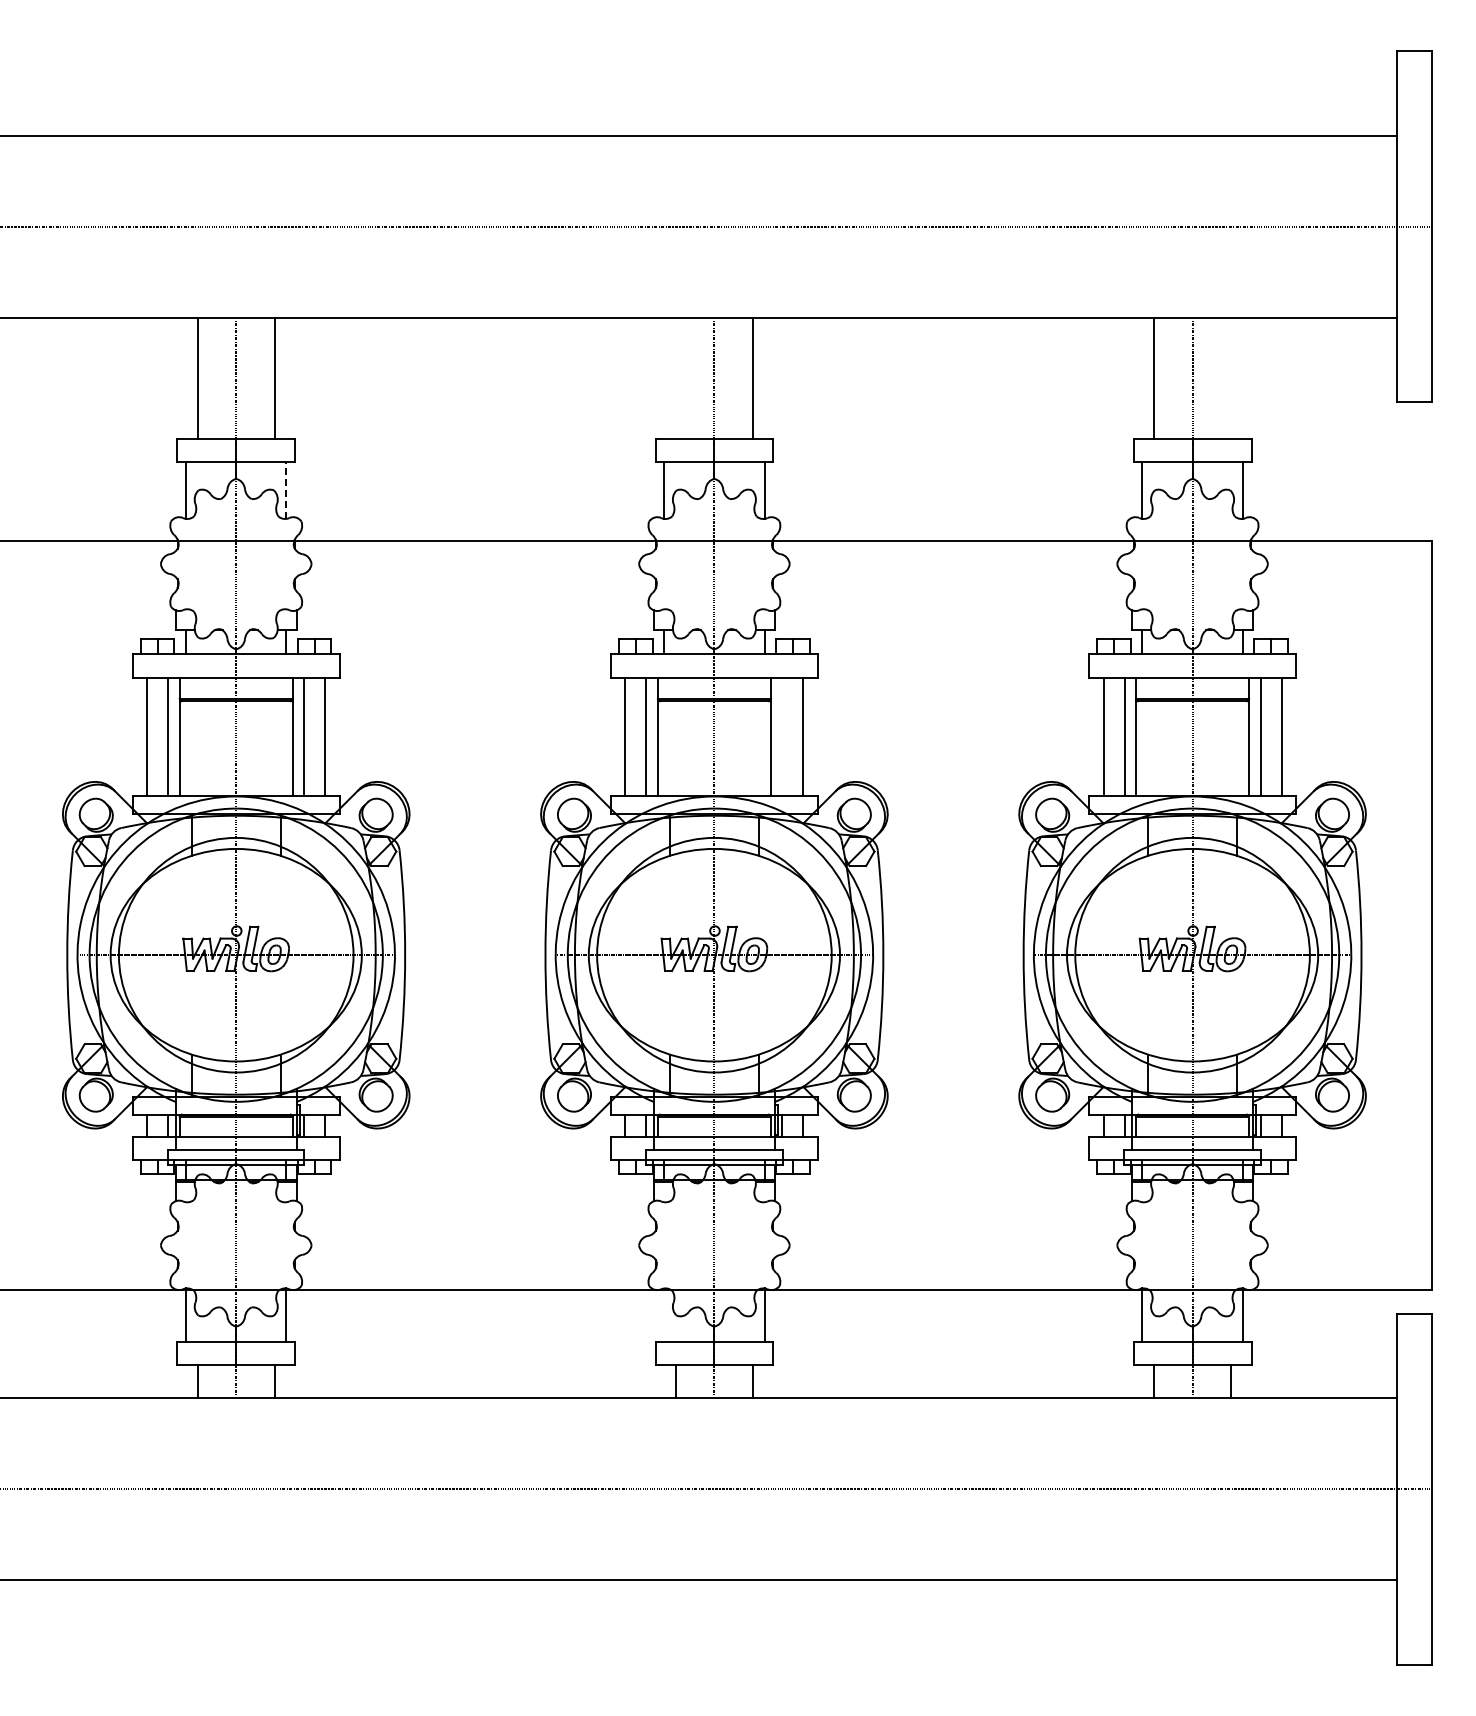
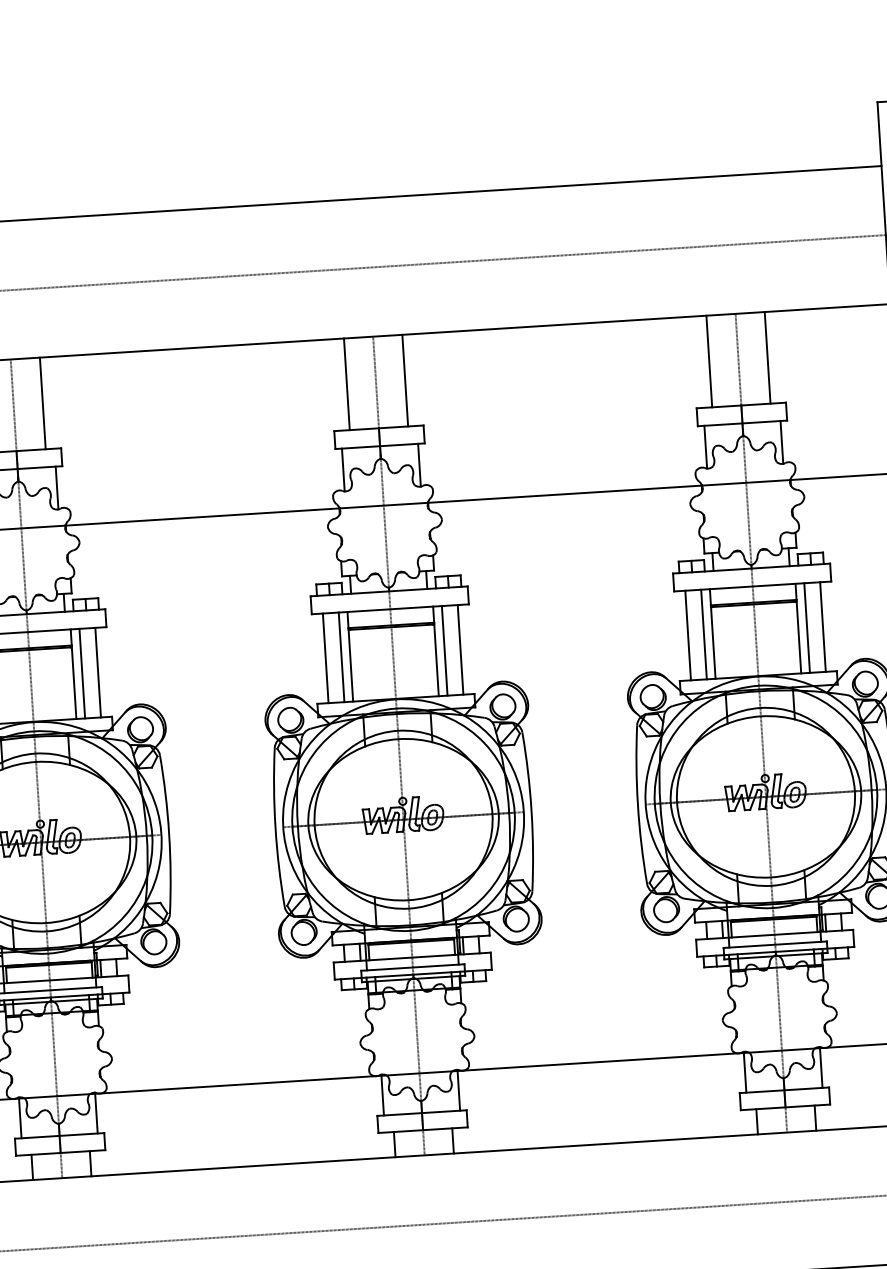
line: (675, 377) -> (346, 383), added
line: (1231, 377) -> (767, 357), added
line: (286, 490) -> (57, 487), dashed -> solid
line: (782, 736) -> (444, 650), added
line: (664, 1315) -> (382, 1095), added

